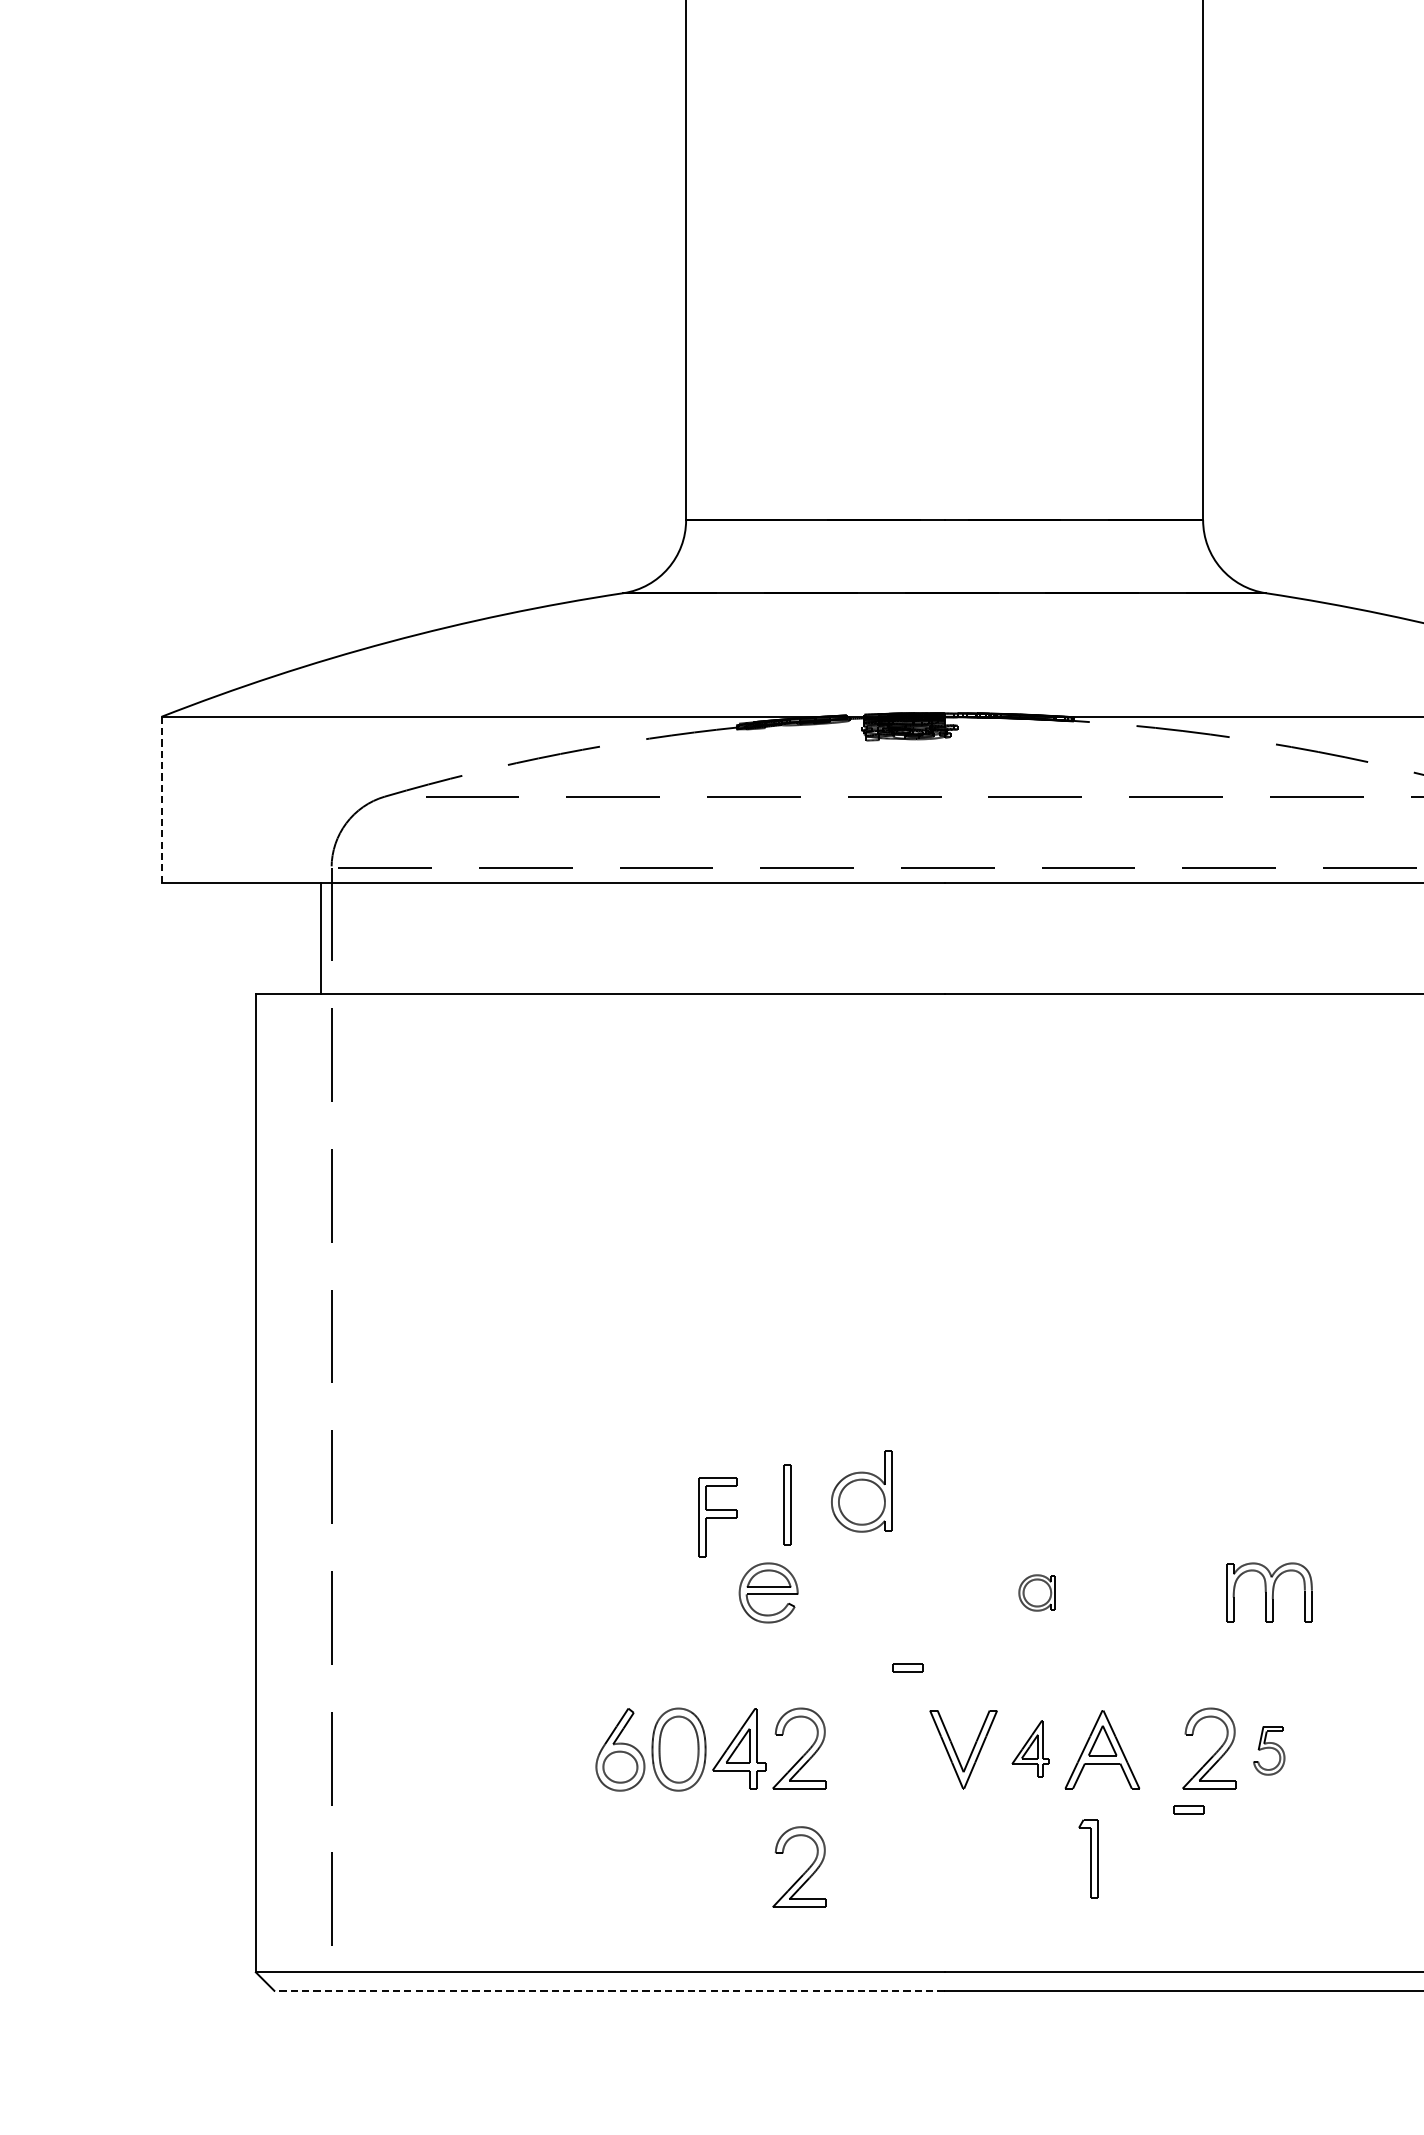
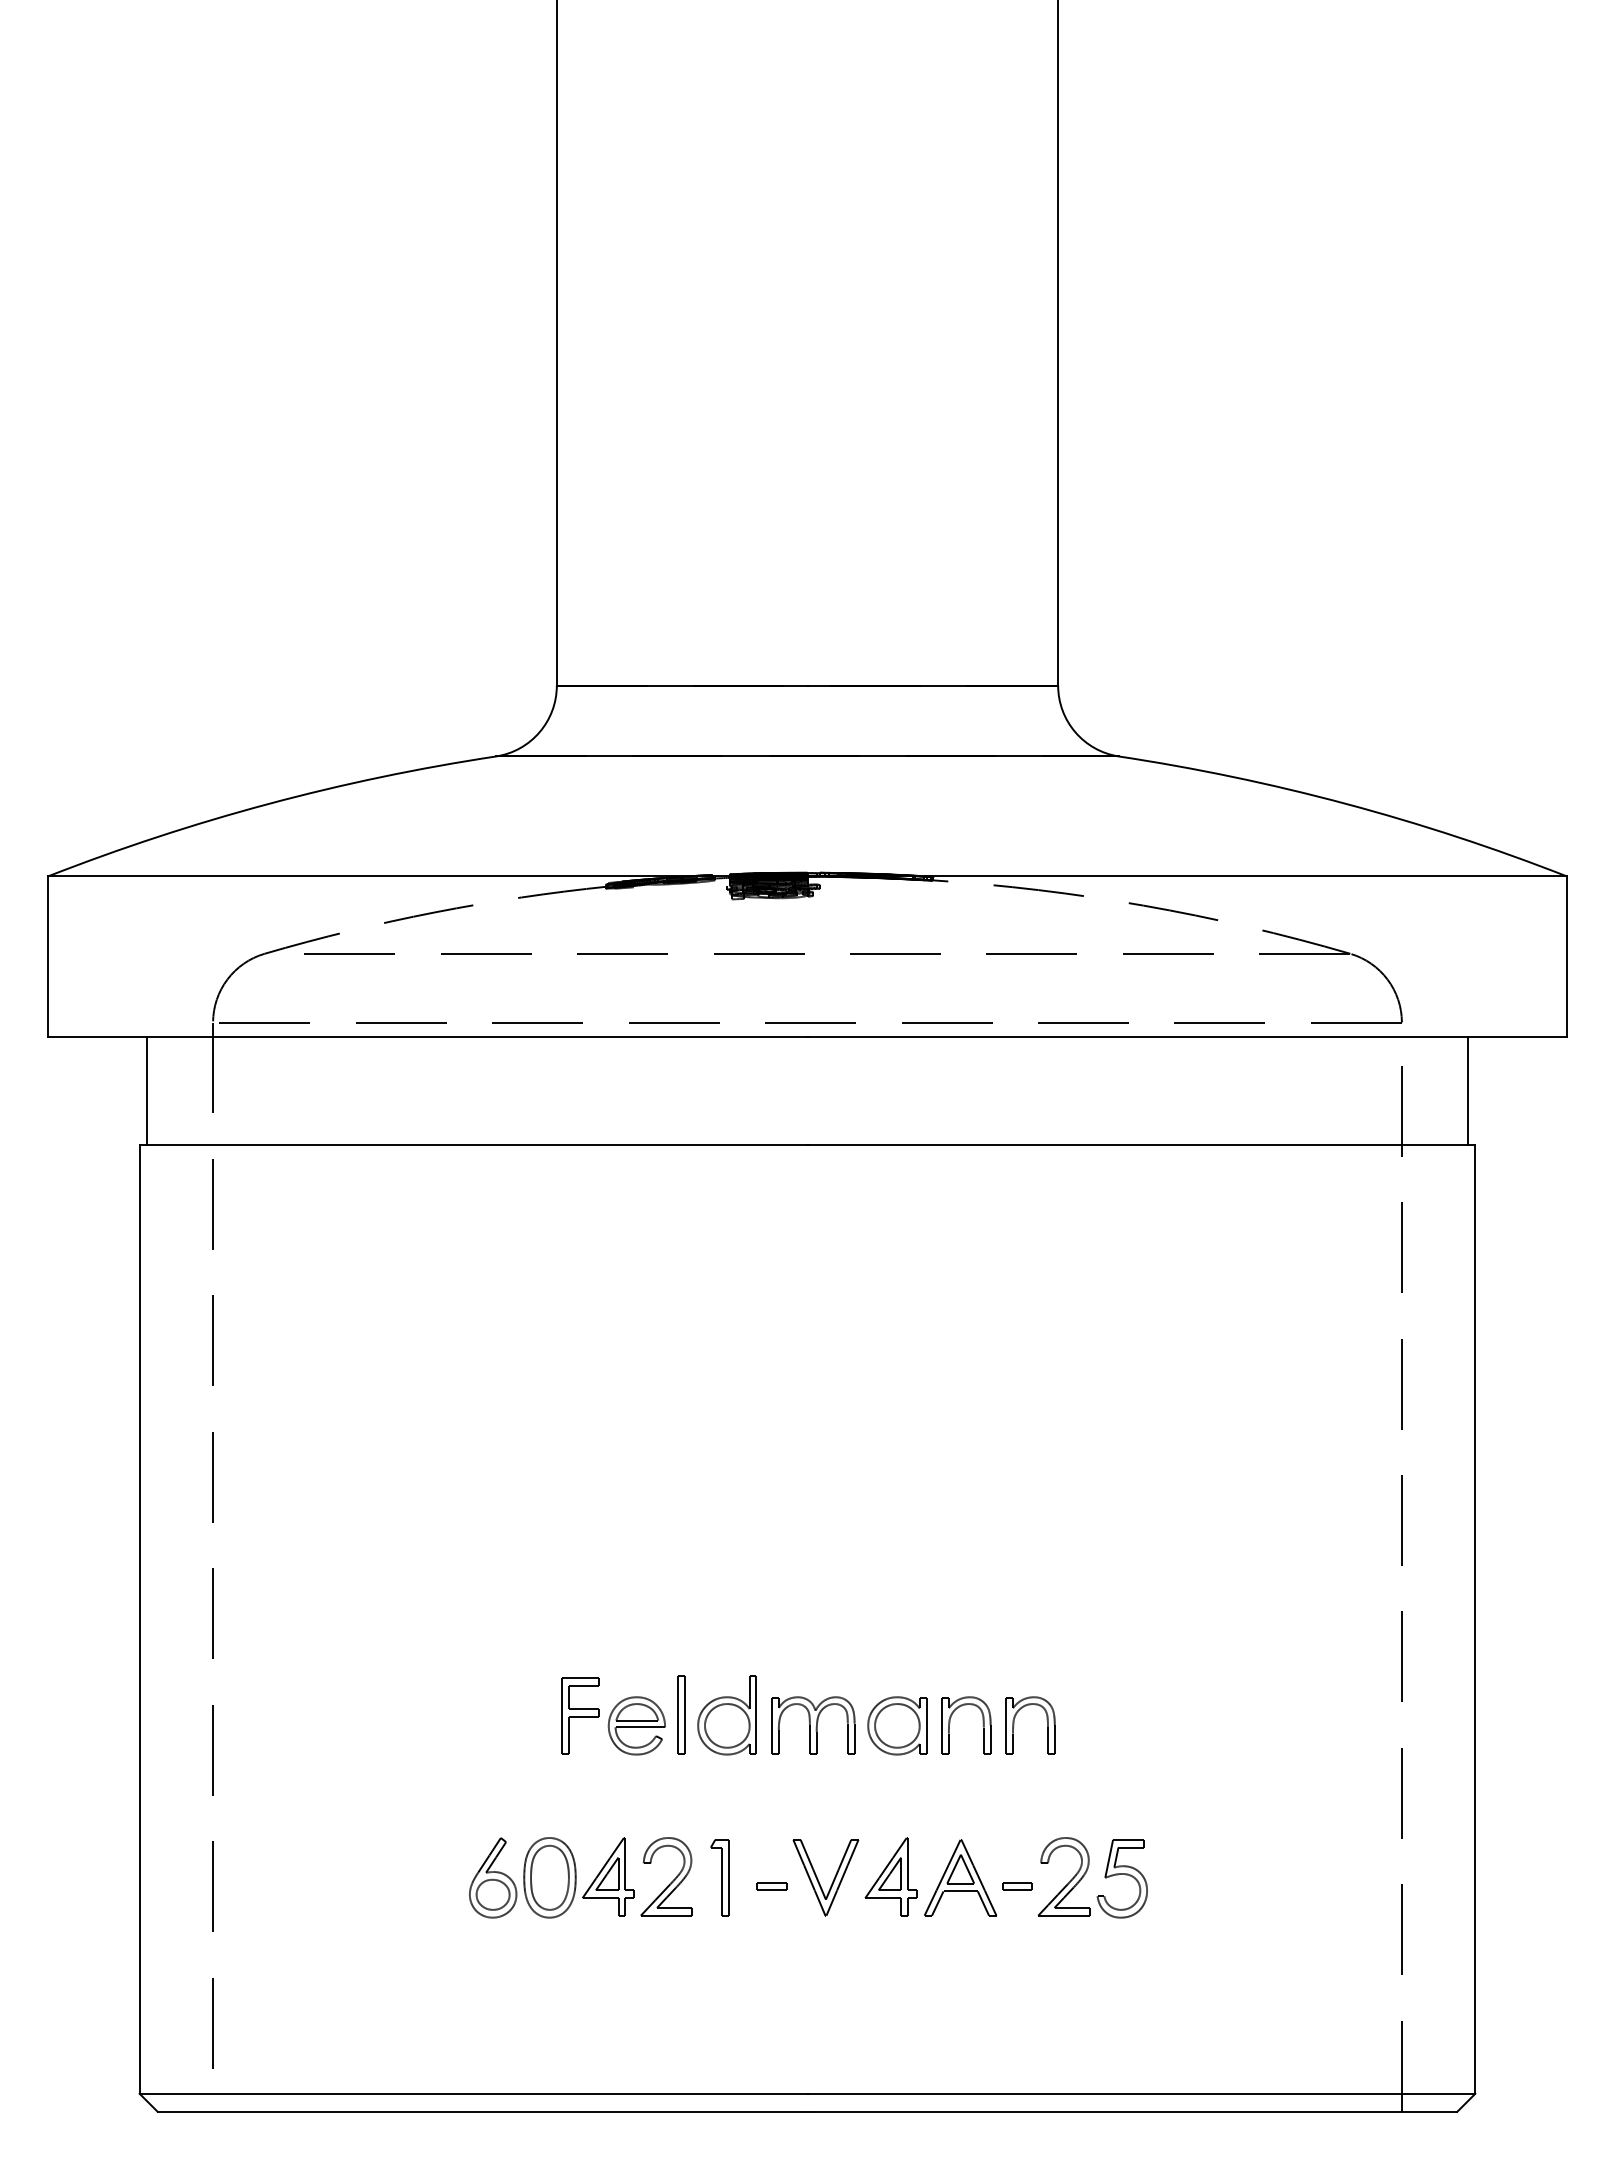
line: (161, 799) -> (48, 956), dashed -> solid
line: (320, 937) -> (146, 1090), moved
part: (861, 1491) -> (726, 1715), moved
part: (787, 1504) -> (681, 1714), moved
part: (717, 1517) -> (580, 1715), moved
part: (1125, 1591) -> (982, 1724), added
part: (1037, 1592) -> (897, 1725), size x1.67
part: (1158, 1592) -> (1014, 1725), added
part: (1269, 1592) -> (813, 1725), moved
part: (907, 1667) -> (771, 1886), moved
part: (1030, 1748) -> (890, 1876), size x1.43
part: (1268, 1750) -> (1121, 1878), size x1.67
part: (1189, 1810) -> (1017, 1886), moved
part: (1087, 1858) -> (719, 1877), moved
part: (804, 1872) -> (671, 1996), removed
line: (609, 1990) -> (482, 2111), dashed -> solid

